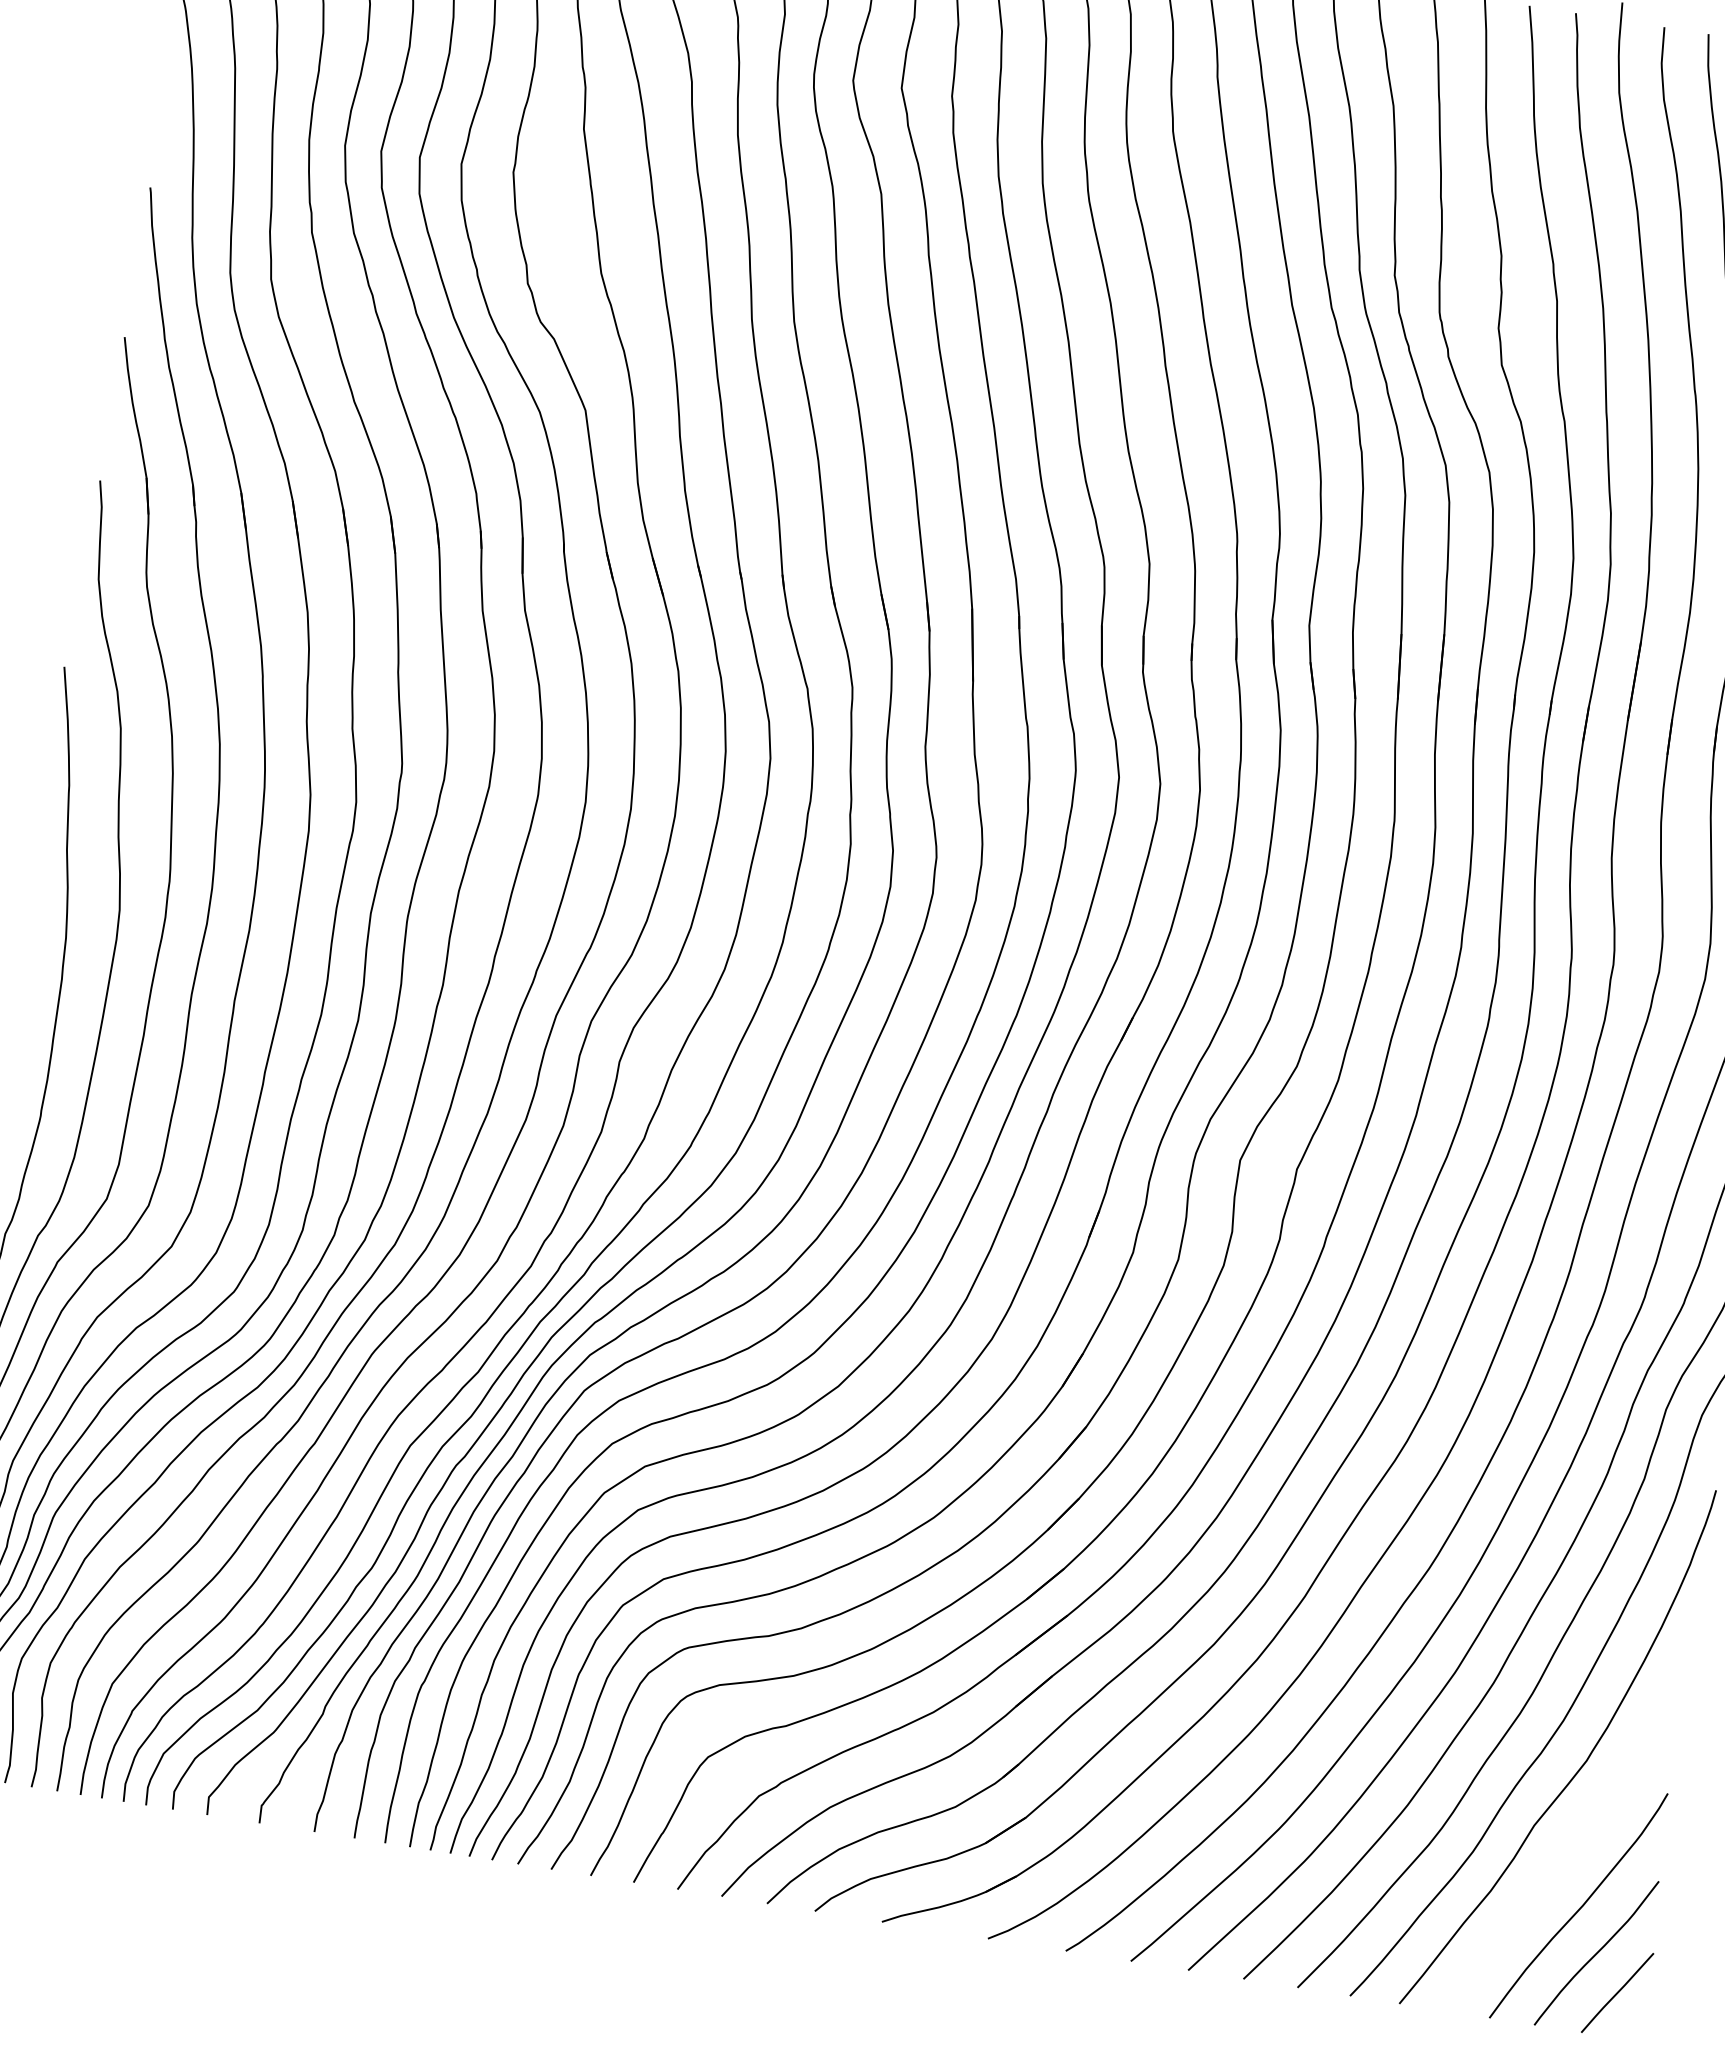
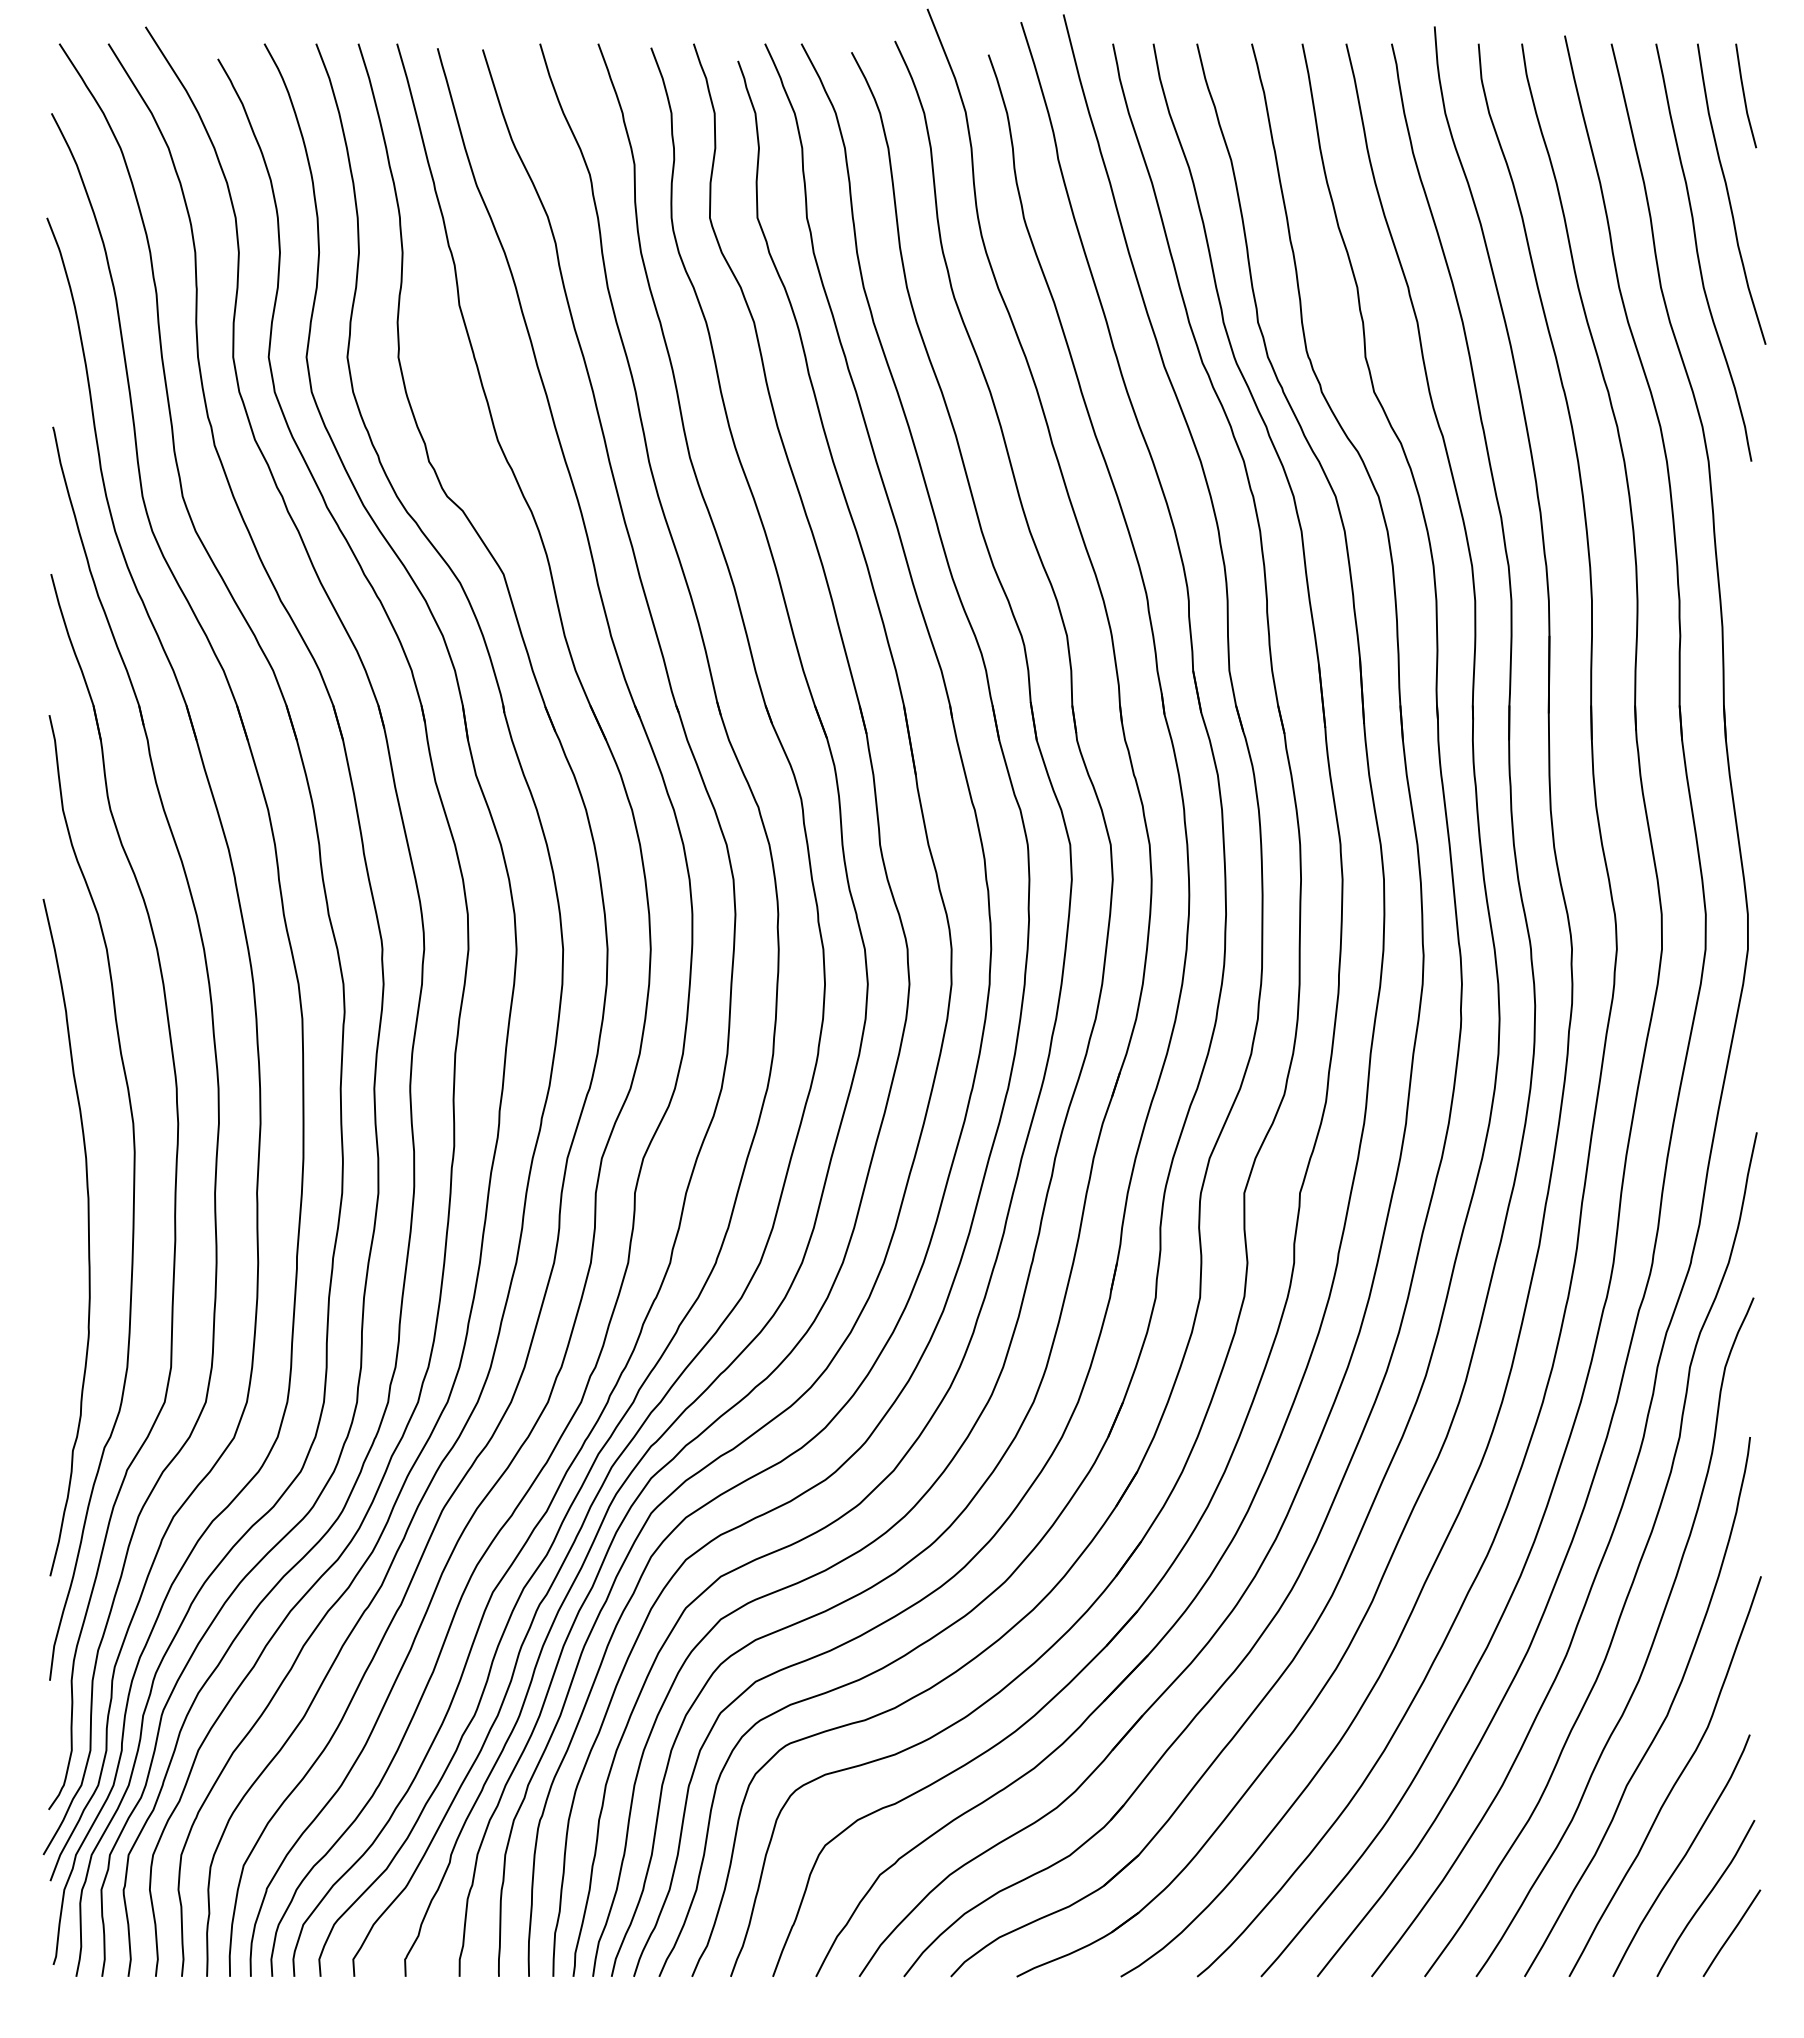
curve: (1583, 1830) -> (1674, 1782), added

